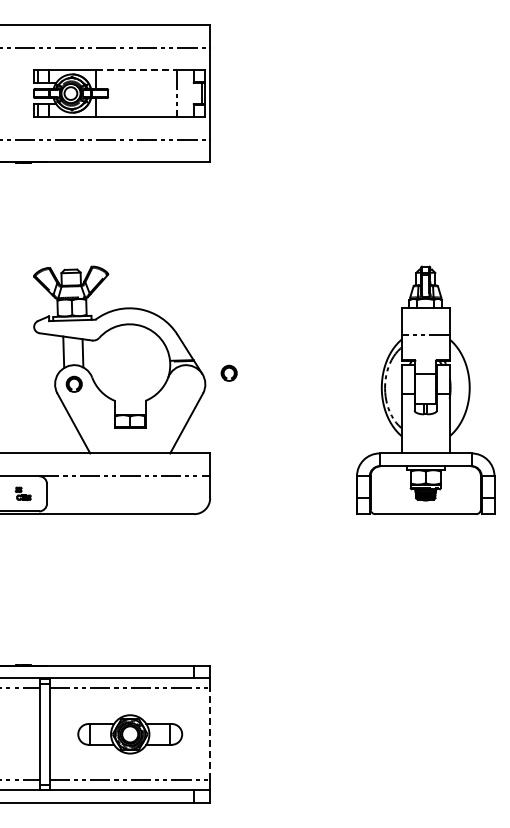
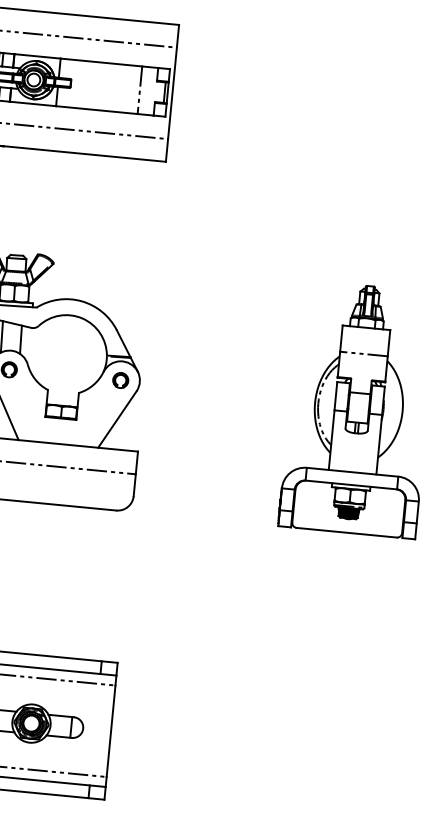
line: (136, 69) -> (101, 62), dashed -> solid
part: (228, 372) -> (120, 379), moved
line: (210, 734) -> (111, 731), dashed -> solid

